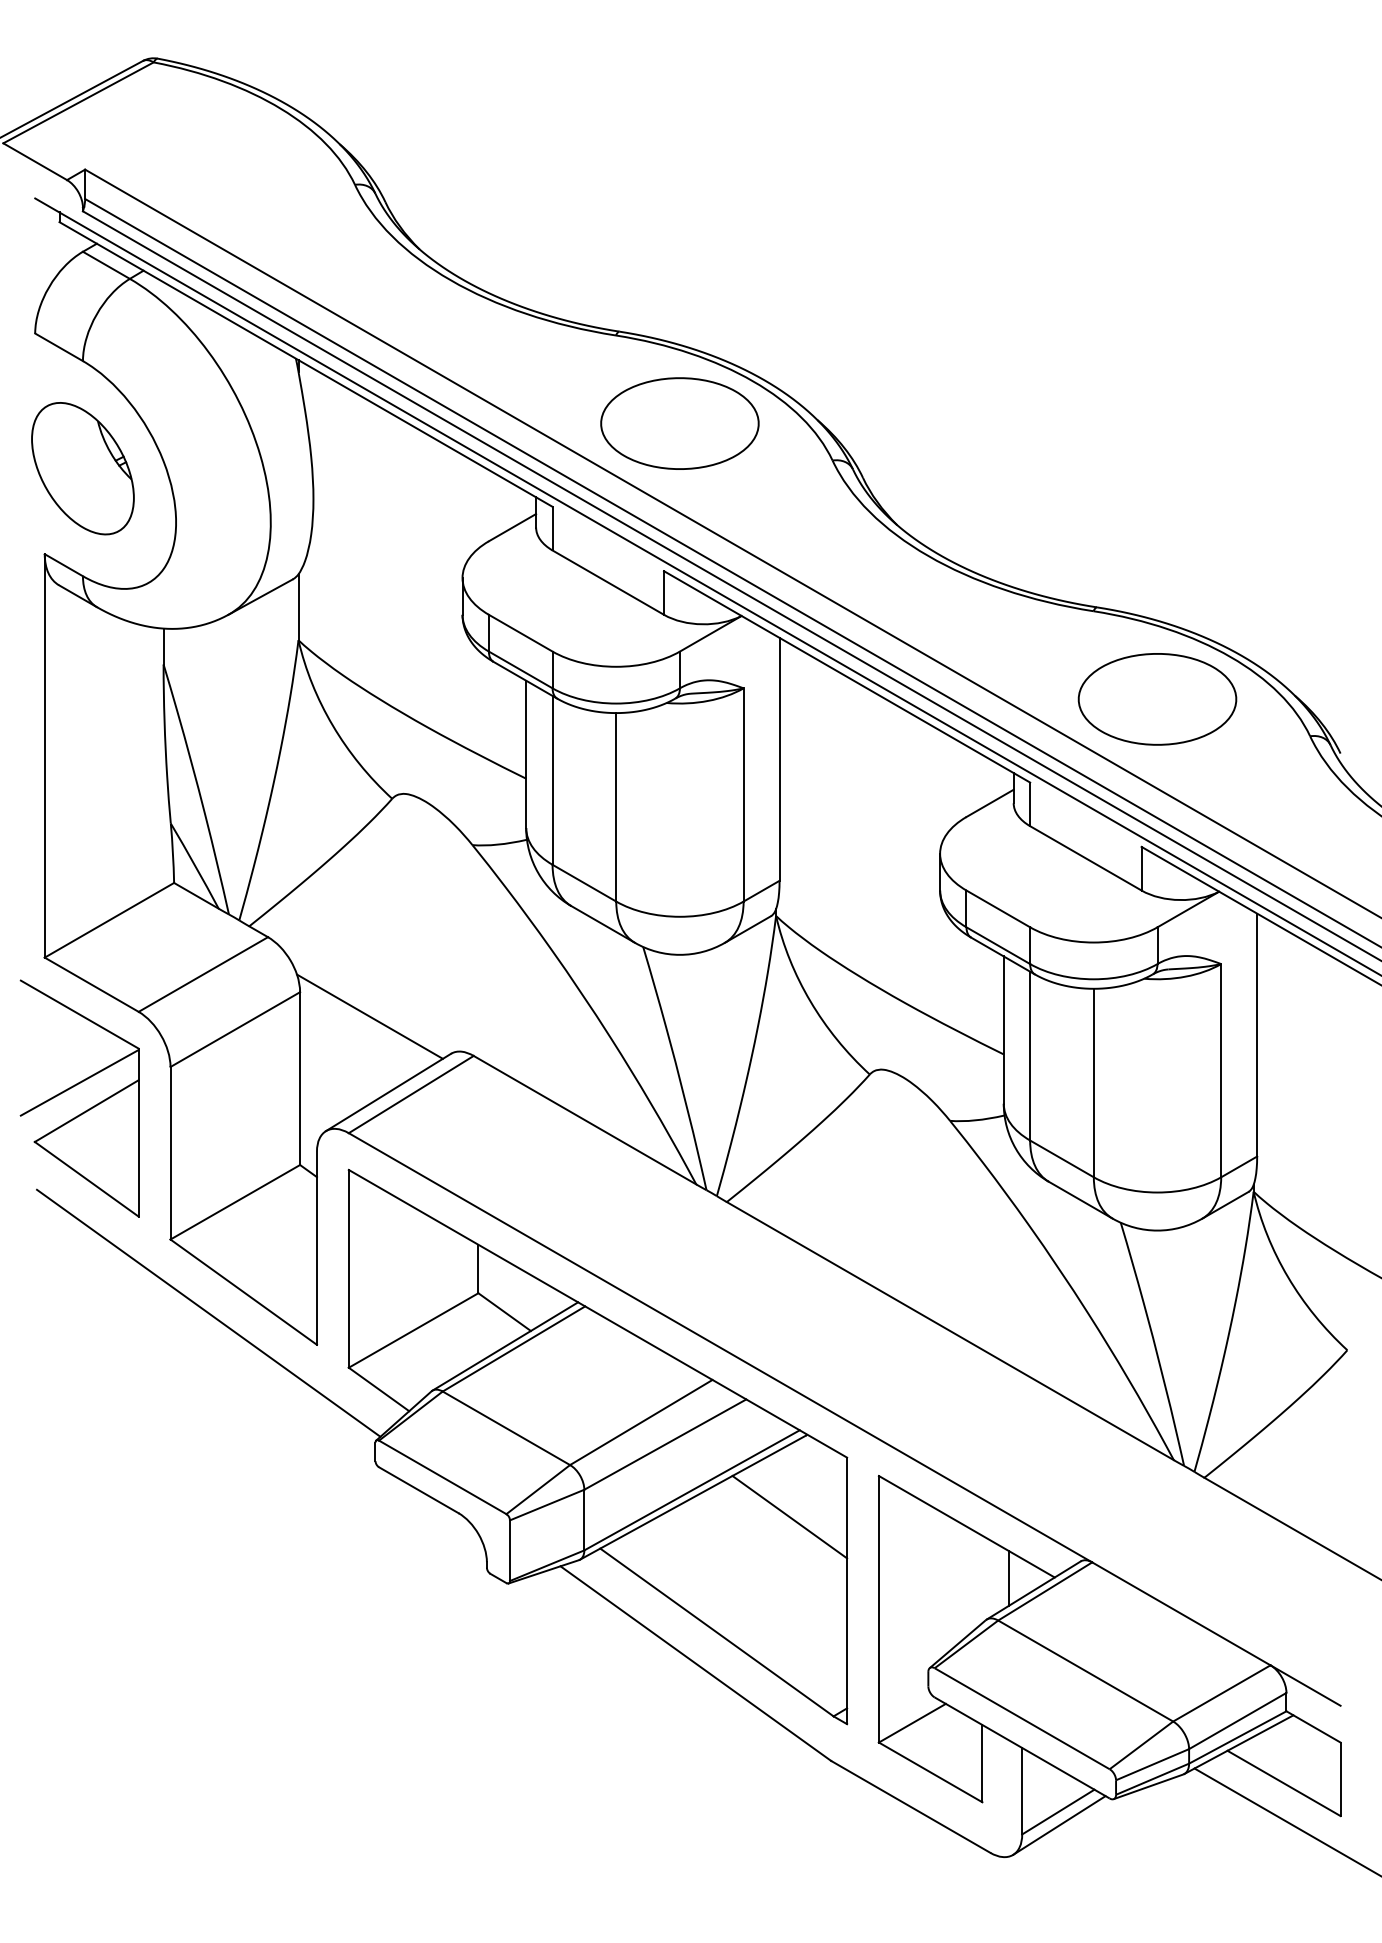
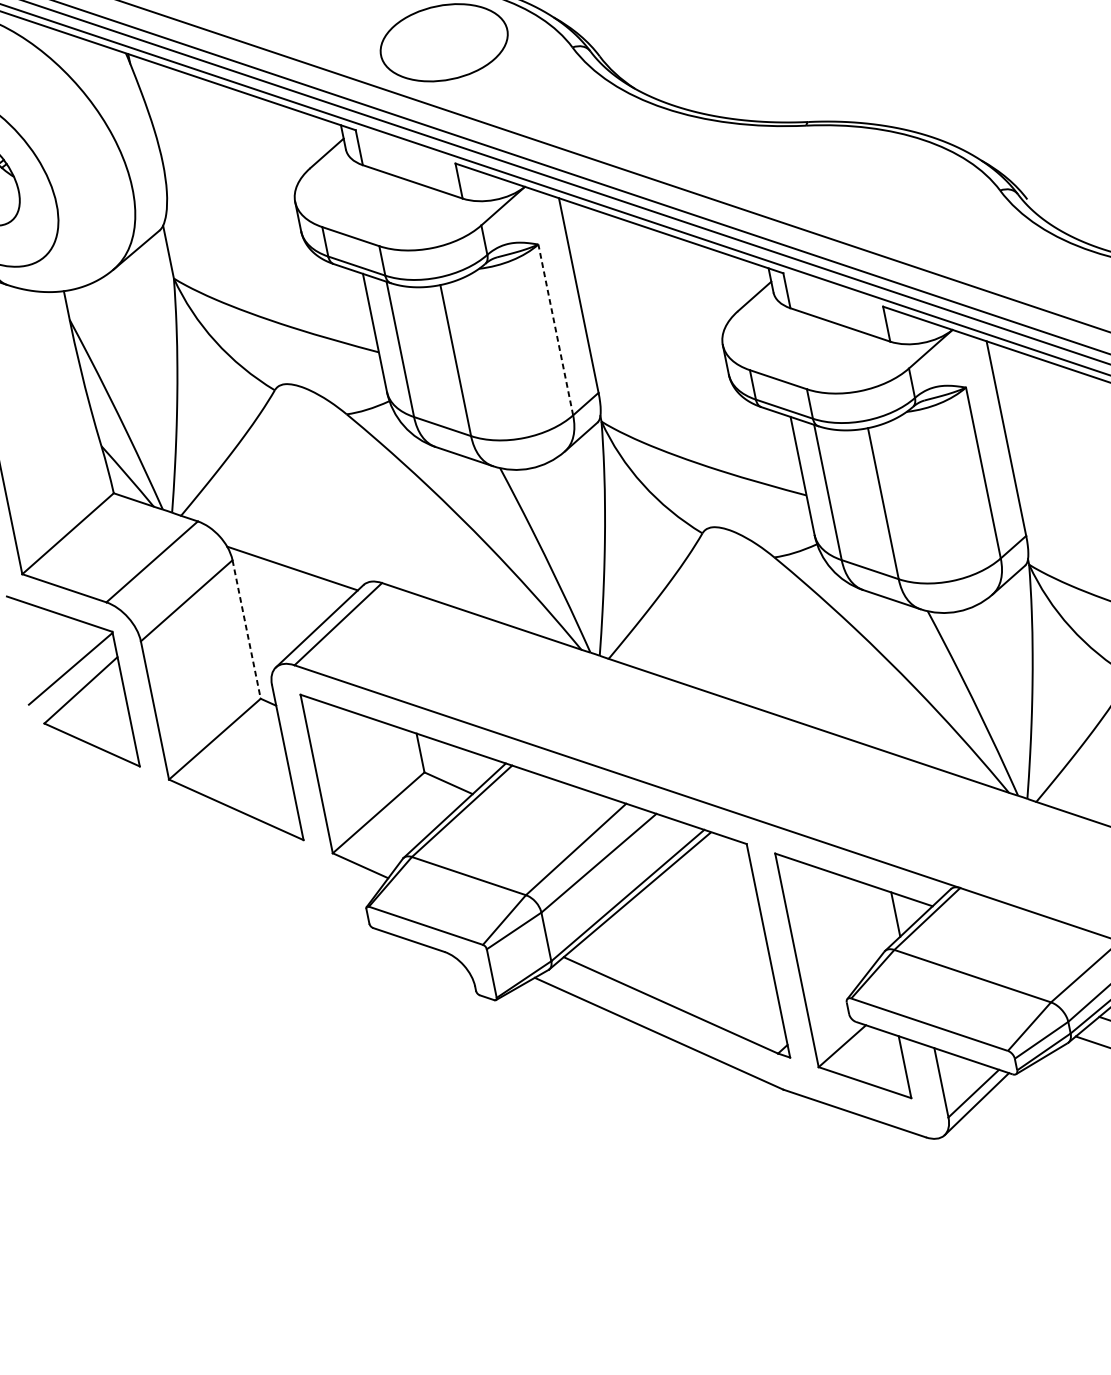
part: (1157, 699) -> (871, 185), removed
line: (743, 794) -> (555, 329), solid -> dashed
line: (300, 1079) -> (247, 630), solid -> dashed
line: (208, 1312) -> (211, 831), removed
line: (789, 1516) -> (710, 900), removed

